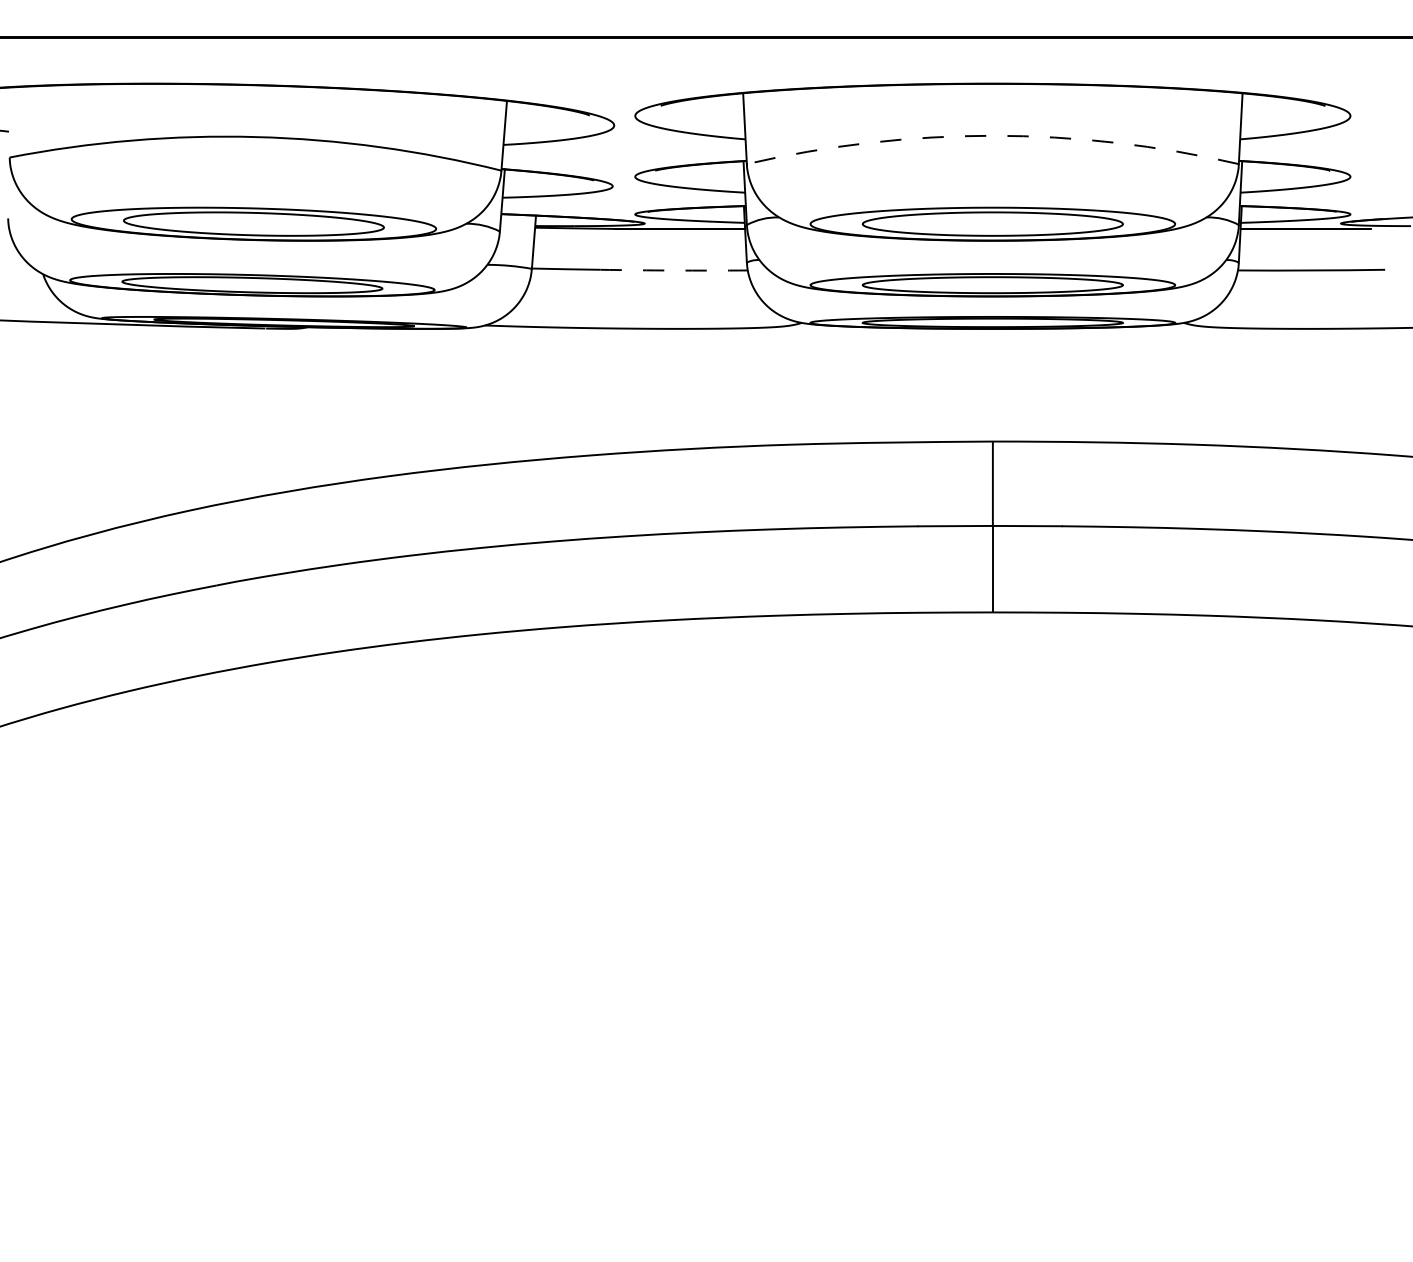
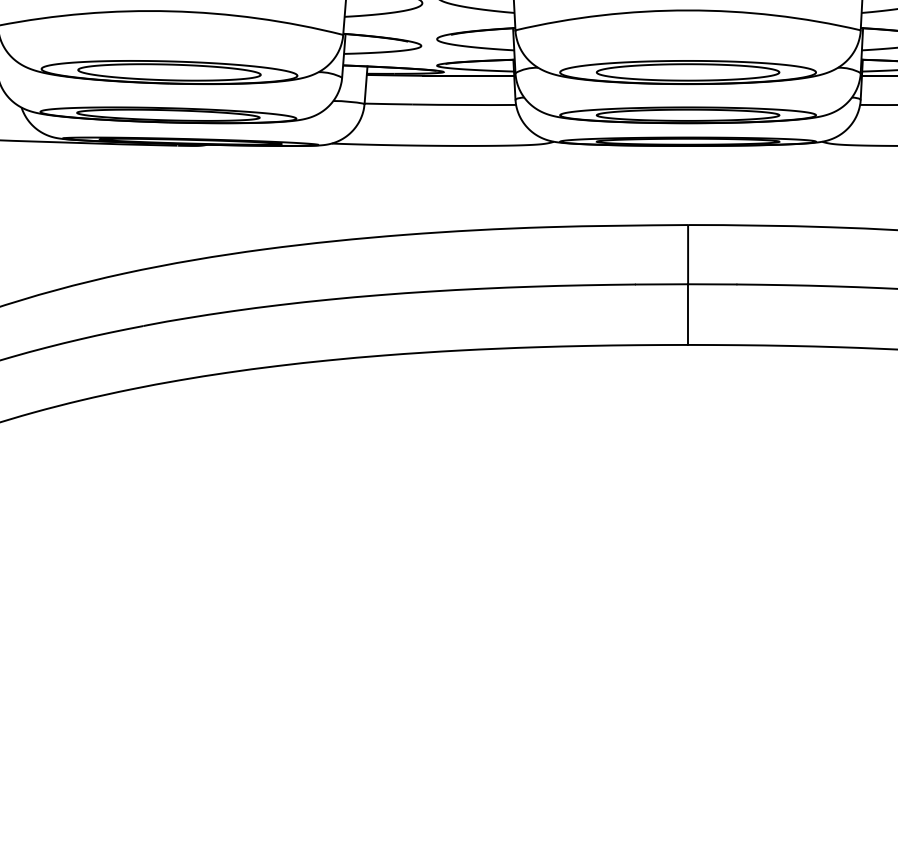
arc: (992, 135) -> (687, 10), dashed -> solid
arc: (674, 270) -> (464, 104), dashed -> solid

